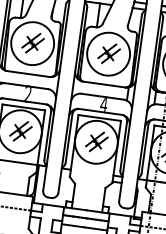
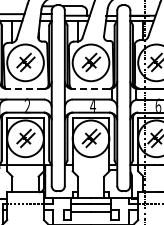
line: (28, 74) -> (25, 89), solid -> dashed
line: (103, 84) -> (90, 89), solid -> dashed

